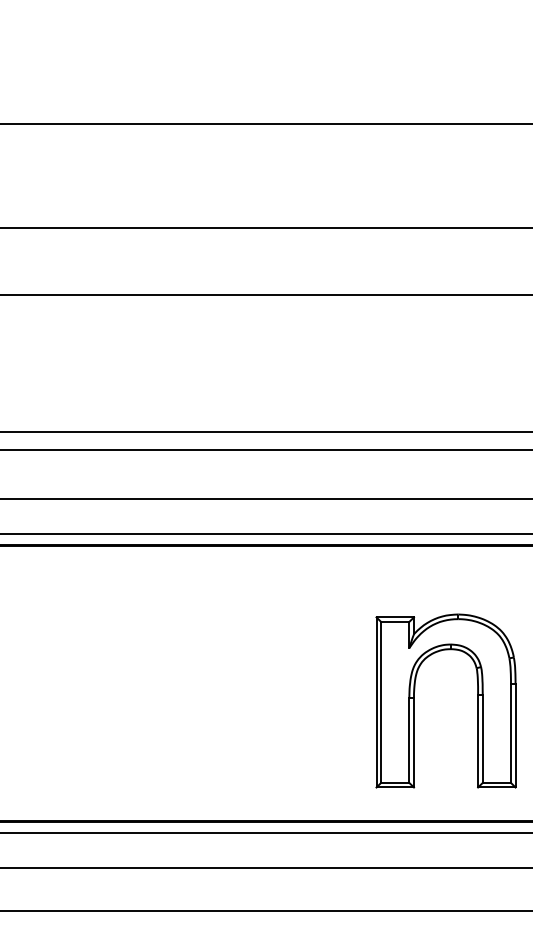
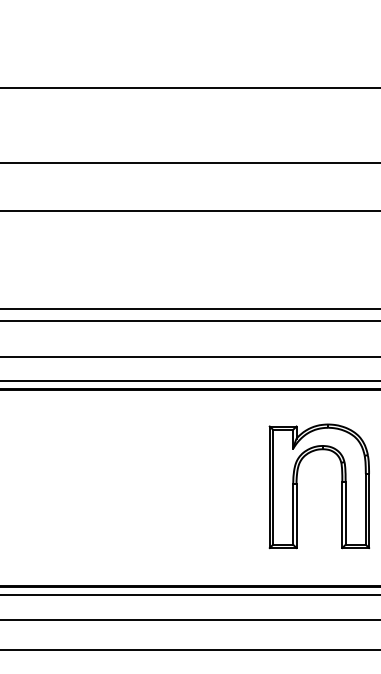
part: (414, 700) -> (296, 485), moved

